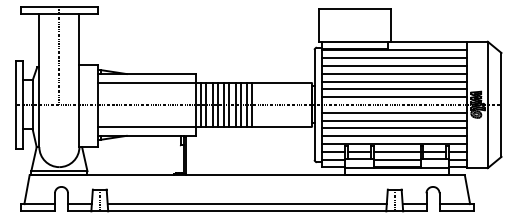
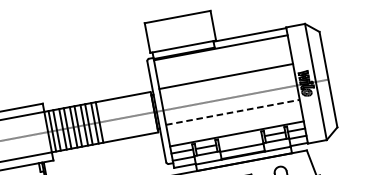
line: (394, 58) -> (222, 55), removed
line: (394, 65) -> (223, 61), removed
line: (394, 73) -> (224, 69), removed
line: (394, 89) -> (227, 83), removed
line: (394, 97) -> (228, 91), removed
line: (394, 112) -> (231, 104), removed
line: (394, 120) -> (232, 112), solid -> dashed
line: (394, 128) -> (234, 119), removed
line: (394, 136) -> (235, 127), removed
line: (396, 151) -> (240, 140), removed

